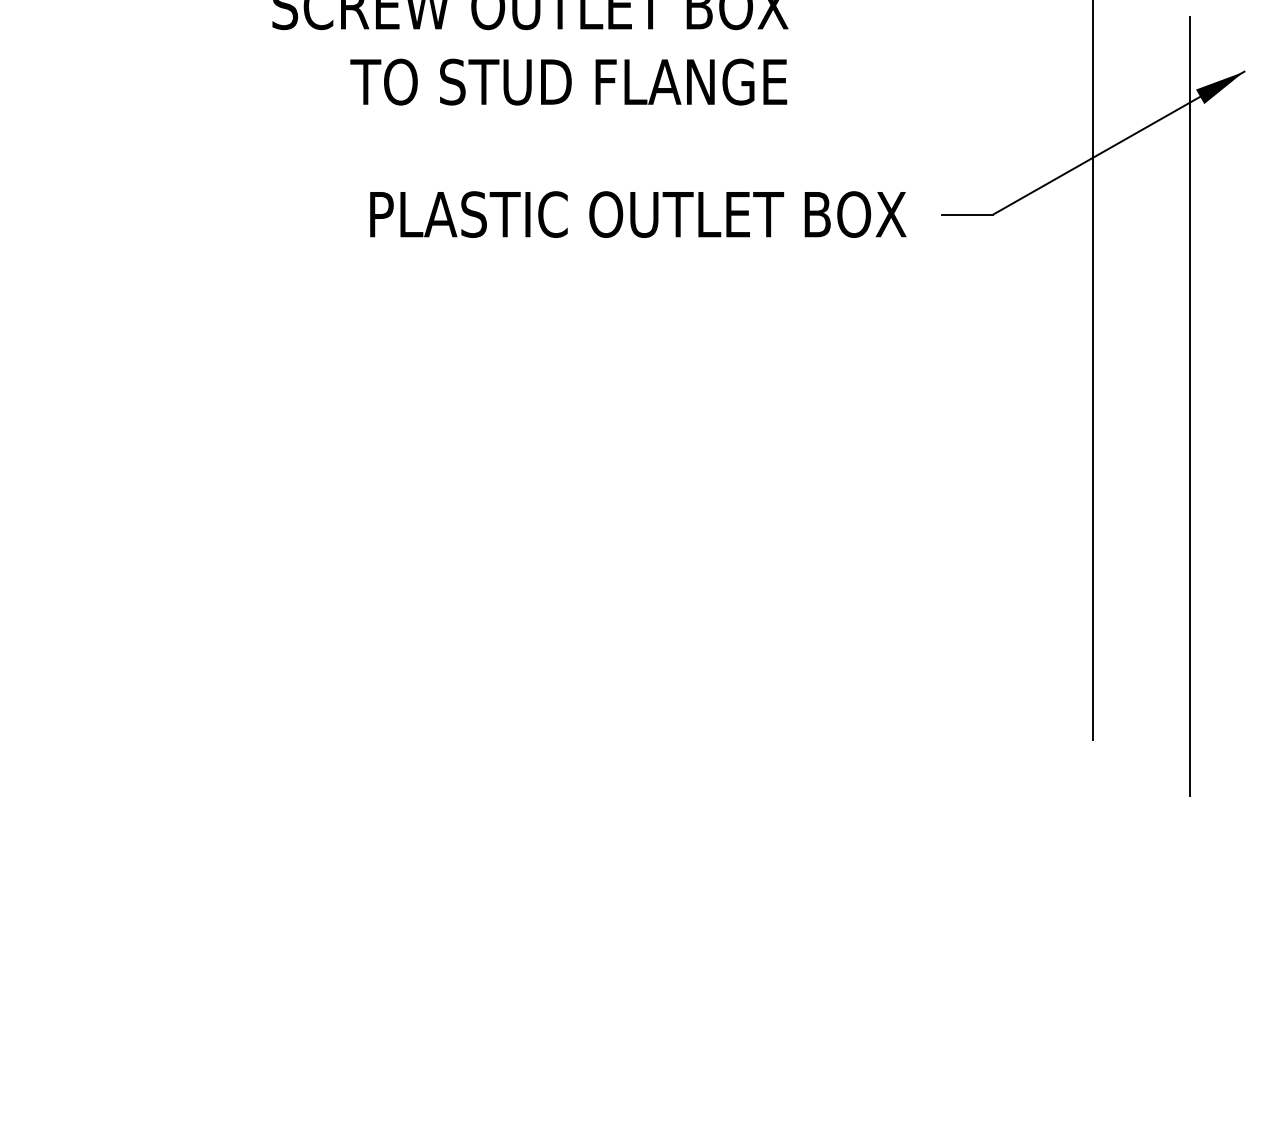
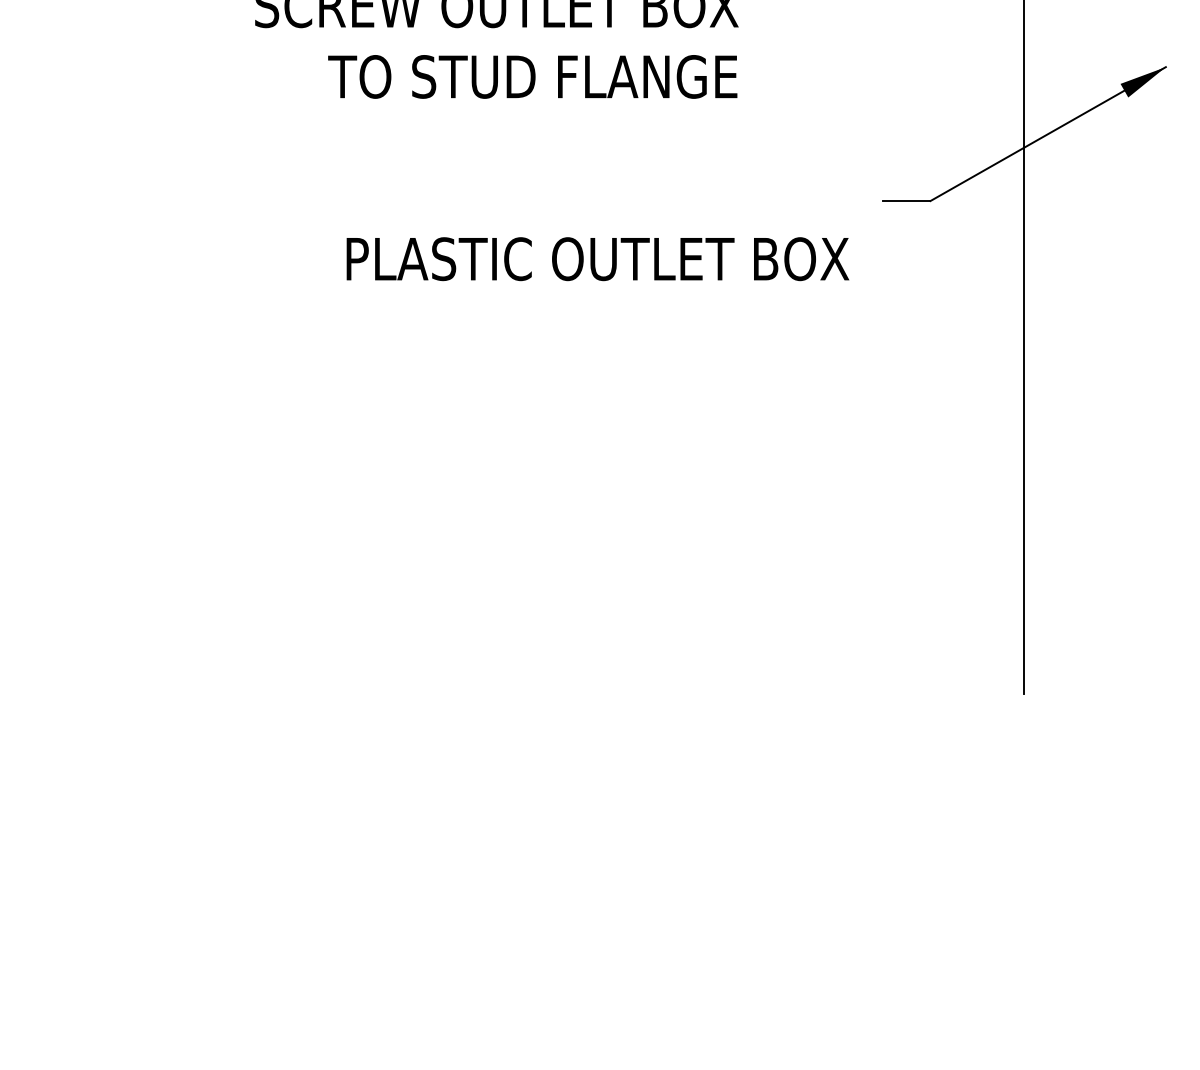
text: (638, 214) -> (598, 259), moved
line: (1189, 406) -> (1114, 380), removed

